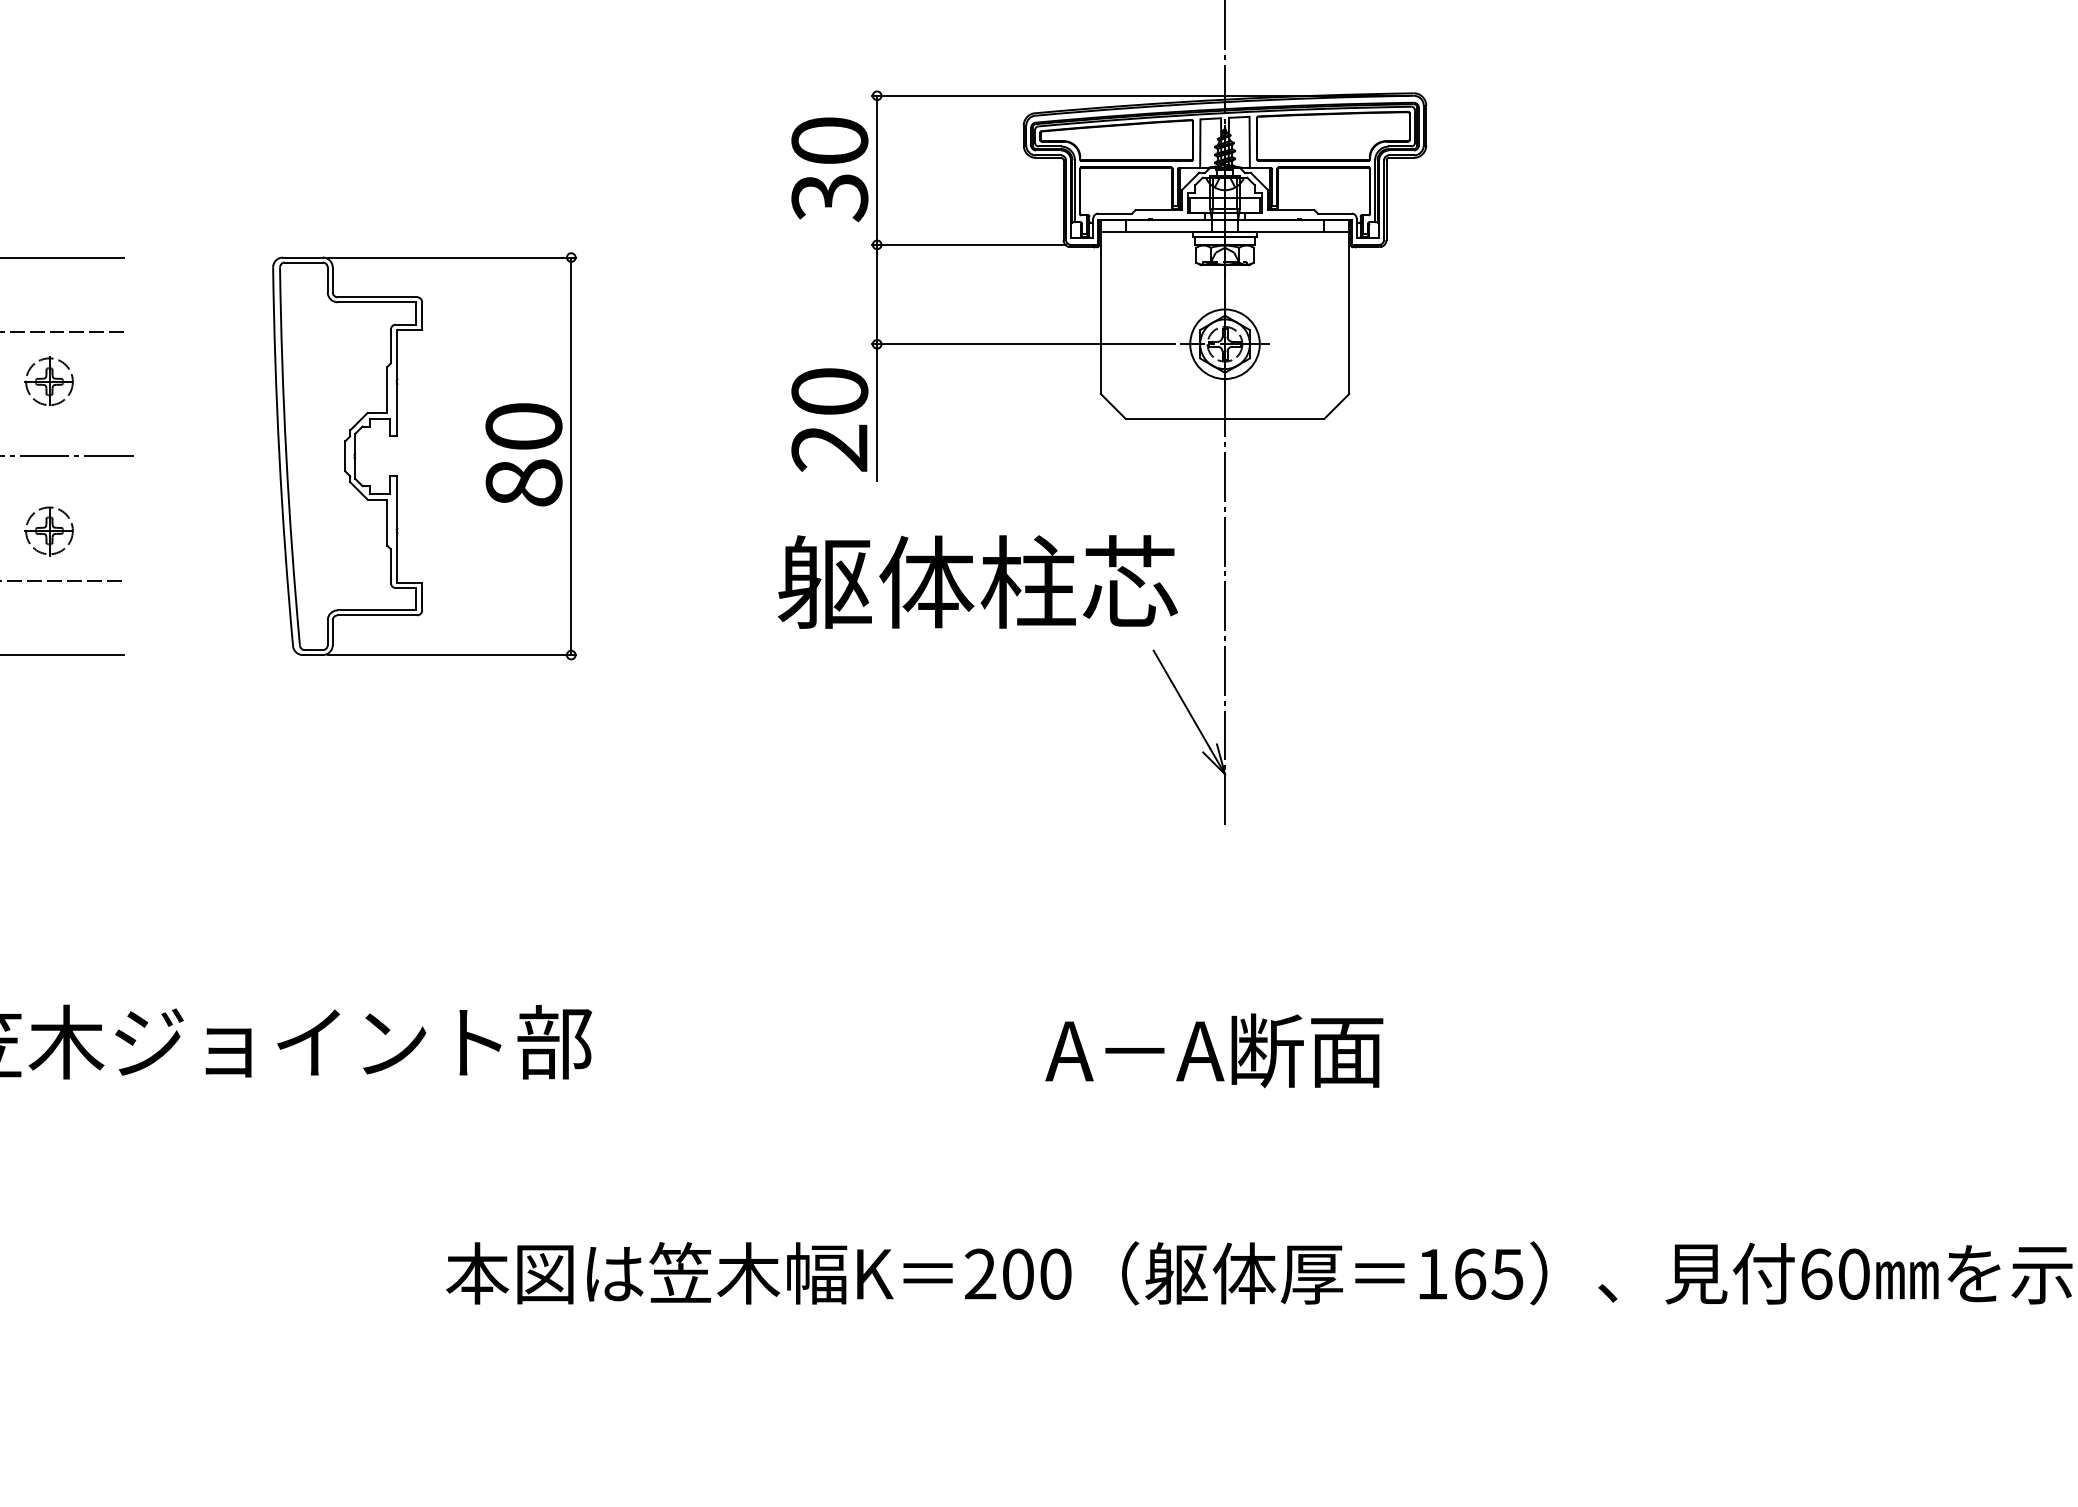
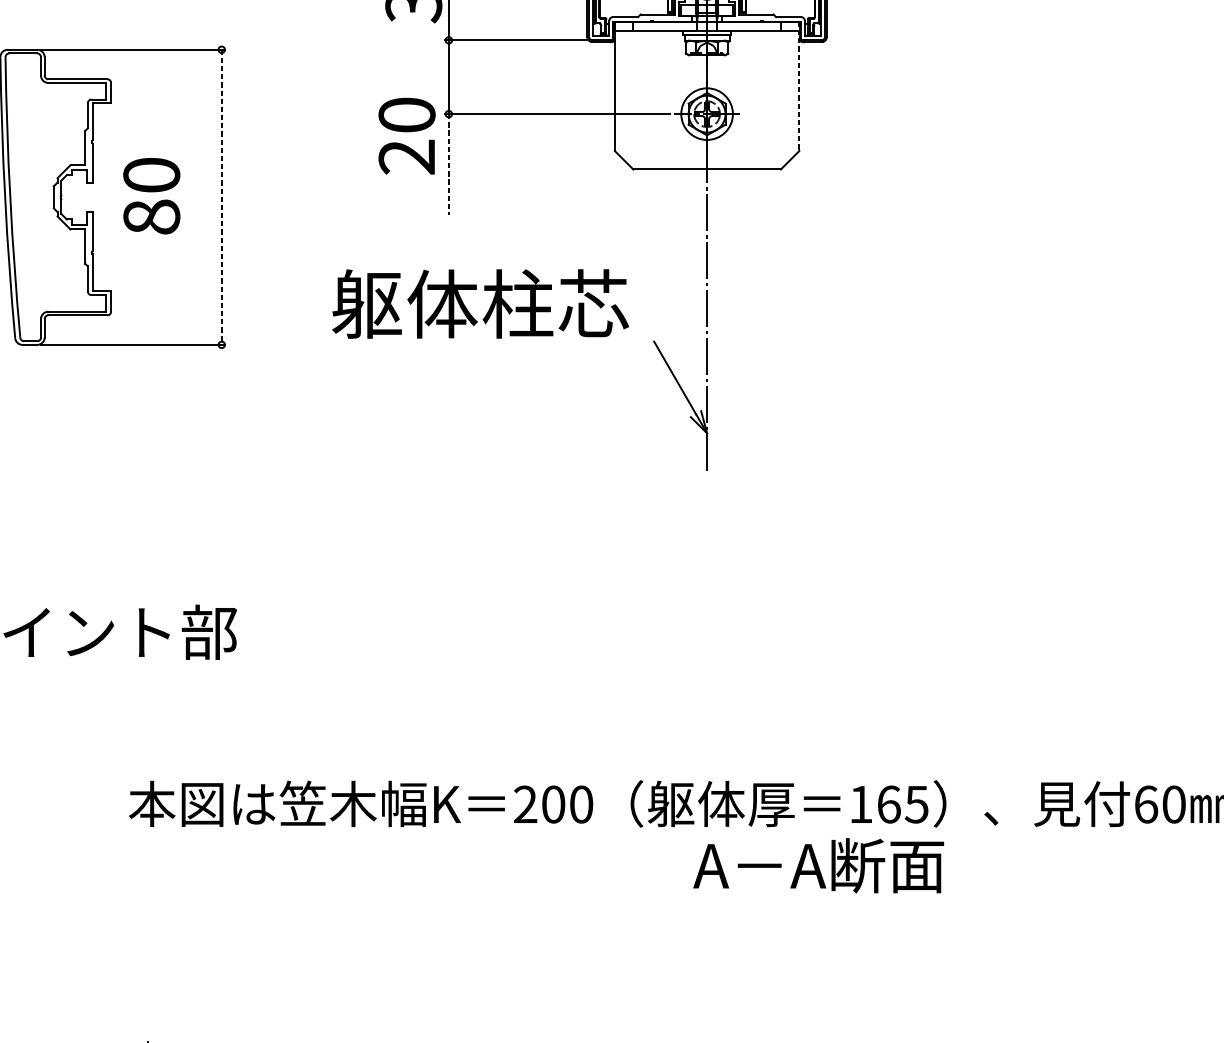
line: (1349, 307) -> (799, 86), solid -> dashed
line: (877, 412) -> (449, 164), solid -> dashed
text: (829, 419) -> (406, 135), moved
text: (523, 454) -> (151, 195), moved
line: (571, 456) -> (221, 197), solid -> dashed
text: (977, 581) -> (480, 303), moved
text: (1214, 1050) -> (818, 865), moved

